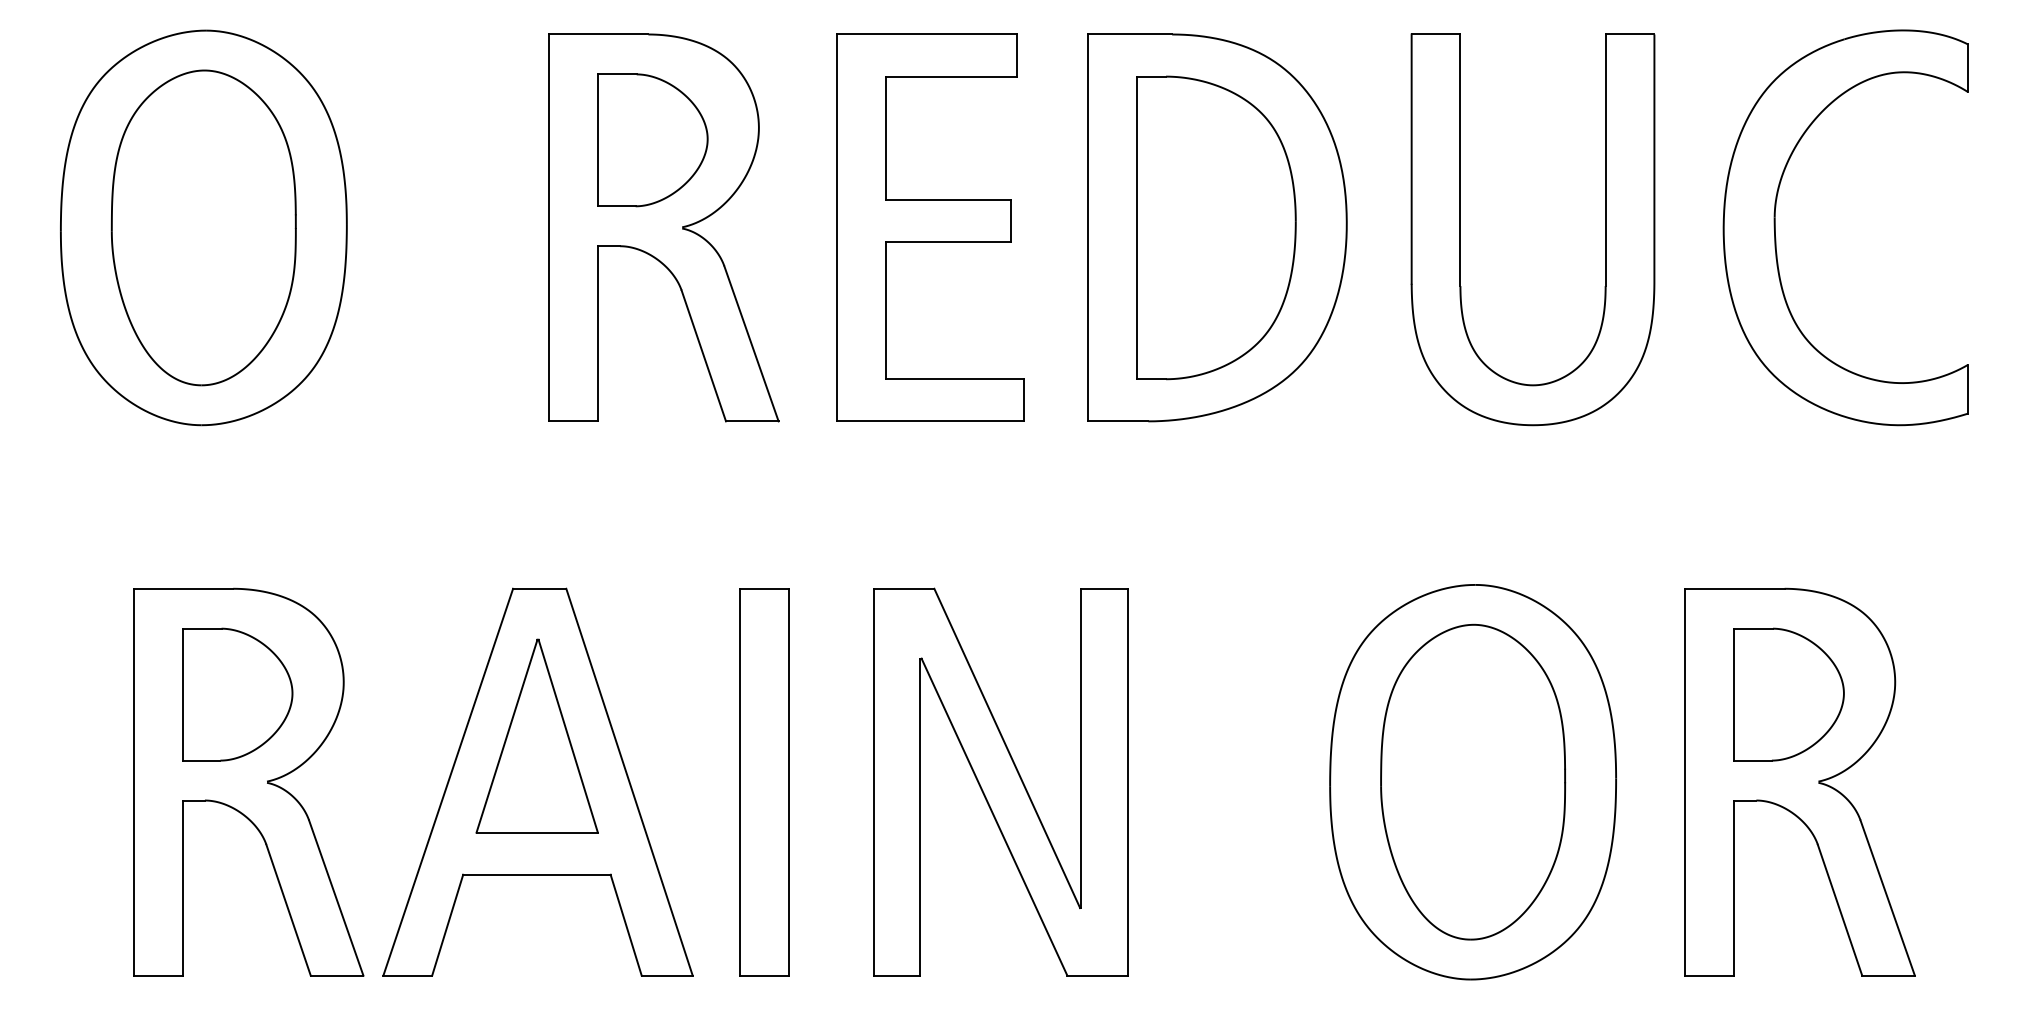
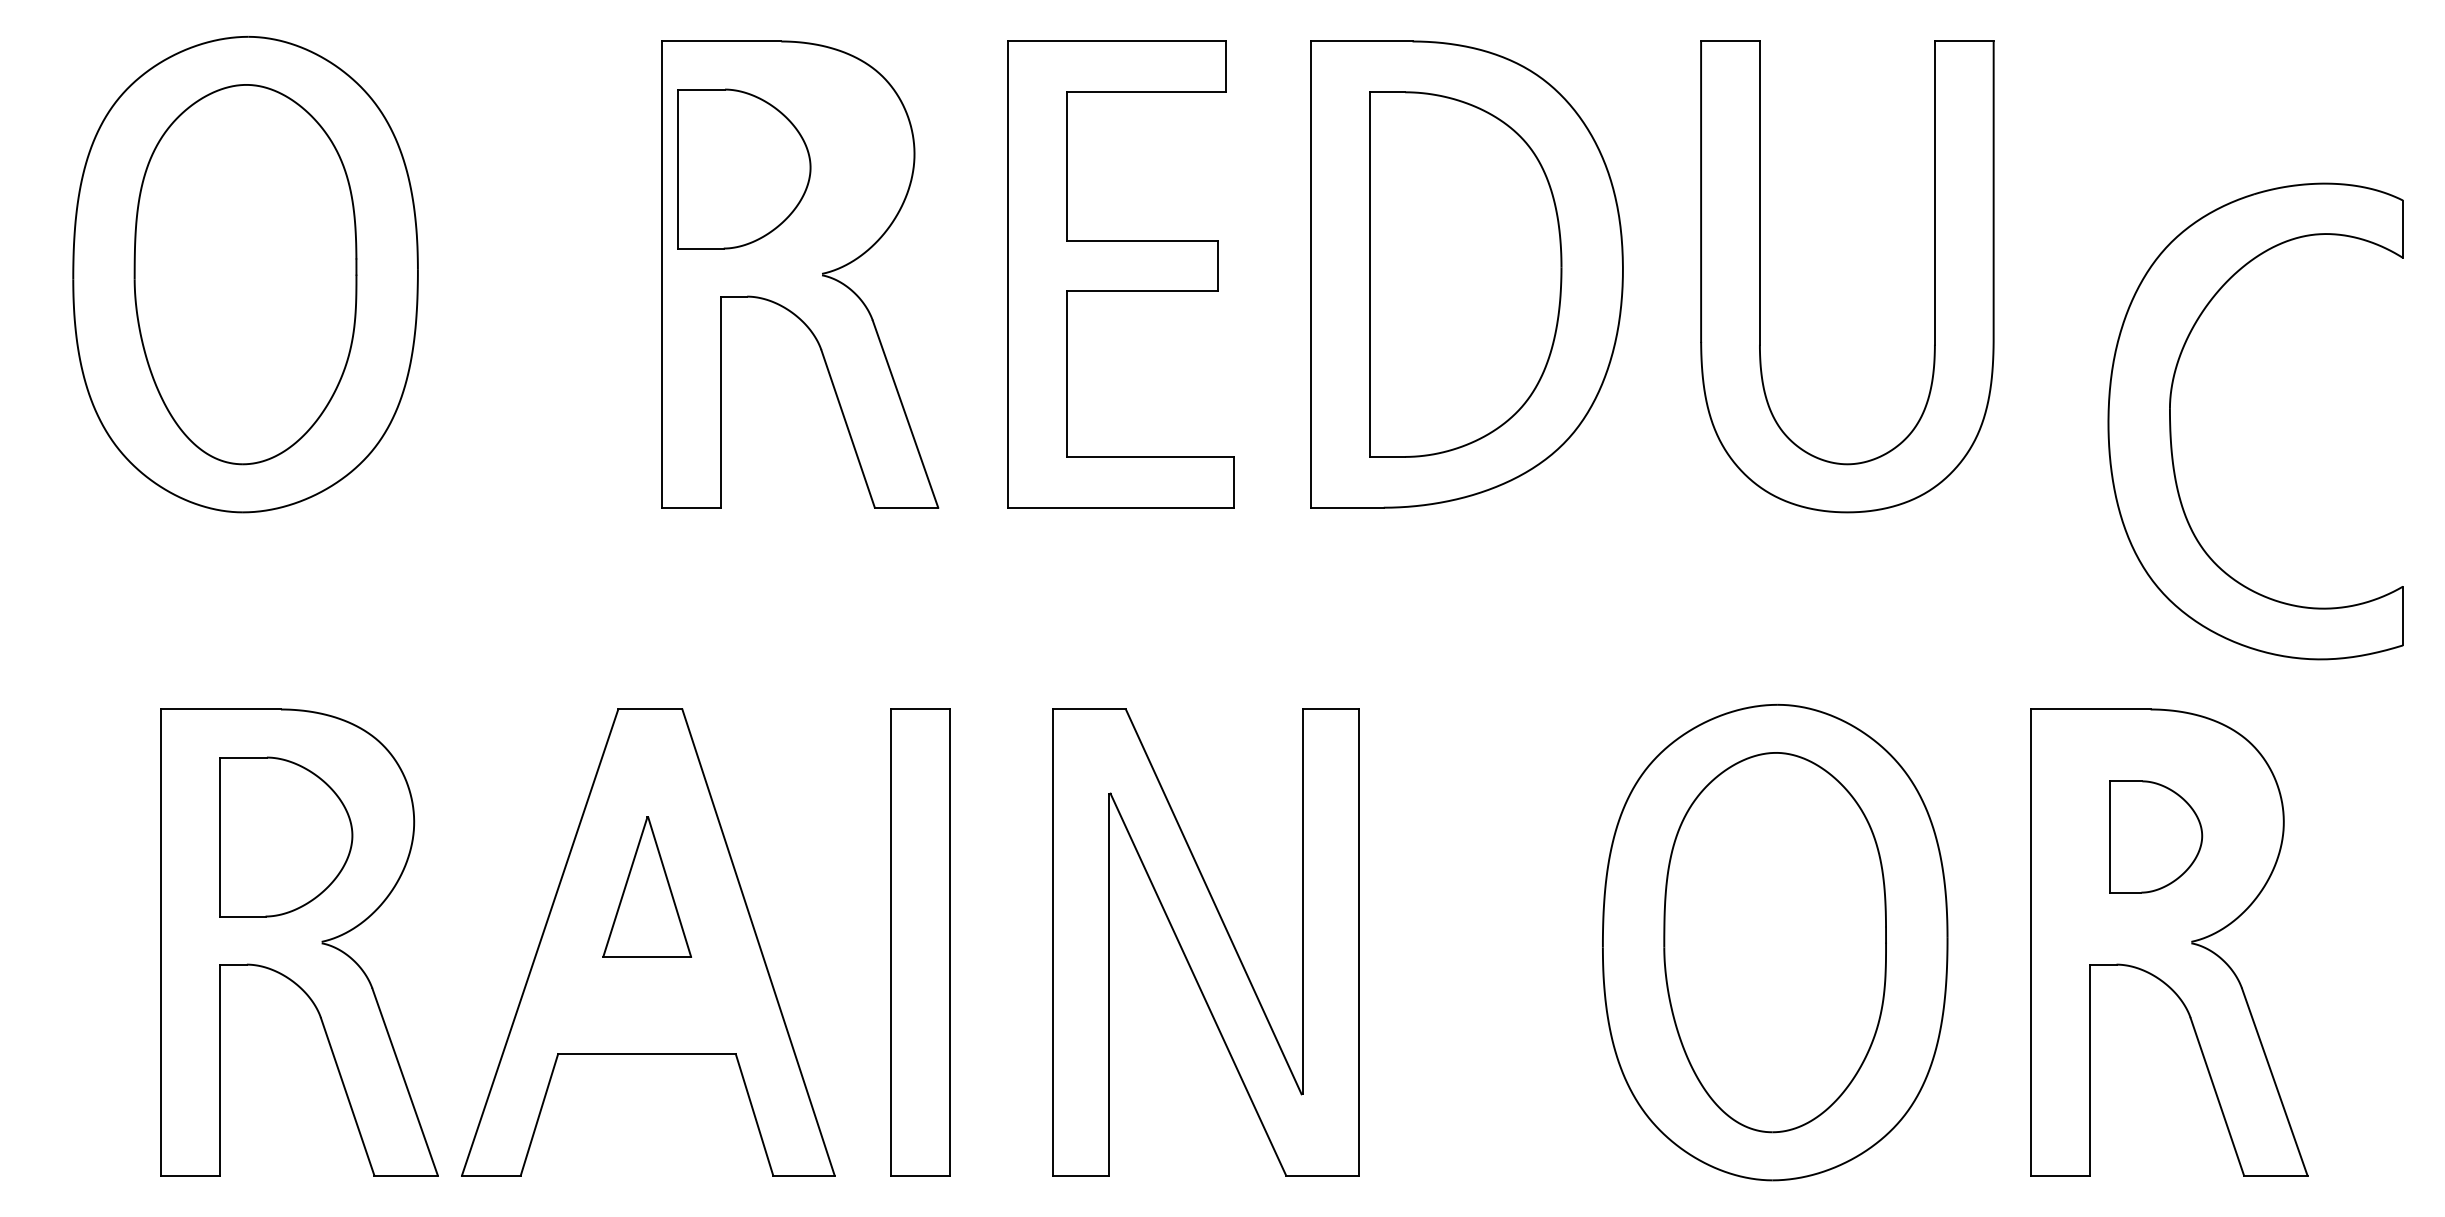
part: (652, 140) -> (744, 169), moved
part: (1776, 238) -> (2172, 434), moved
part: (1788, 694) -> (2155, 836), size x0.7
part: (536, 735) -> (646, 886), size x0.6

